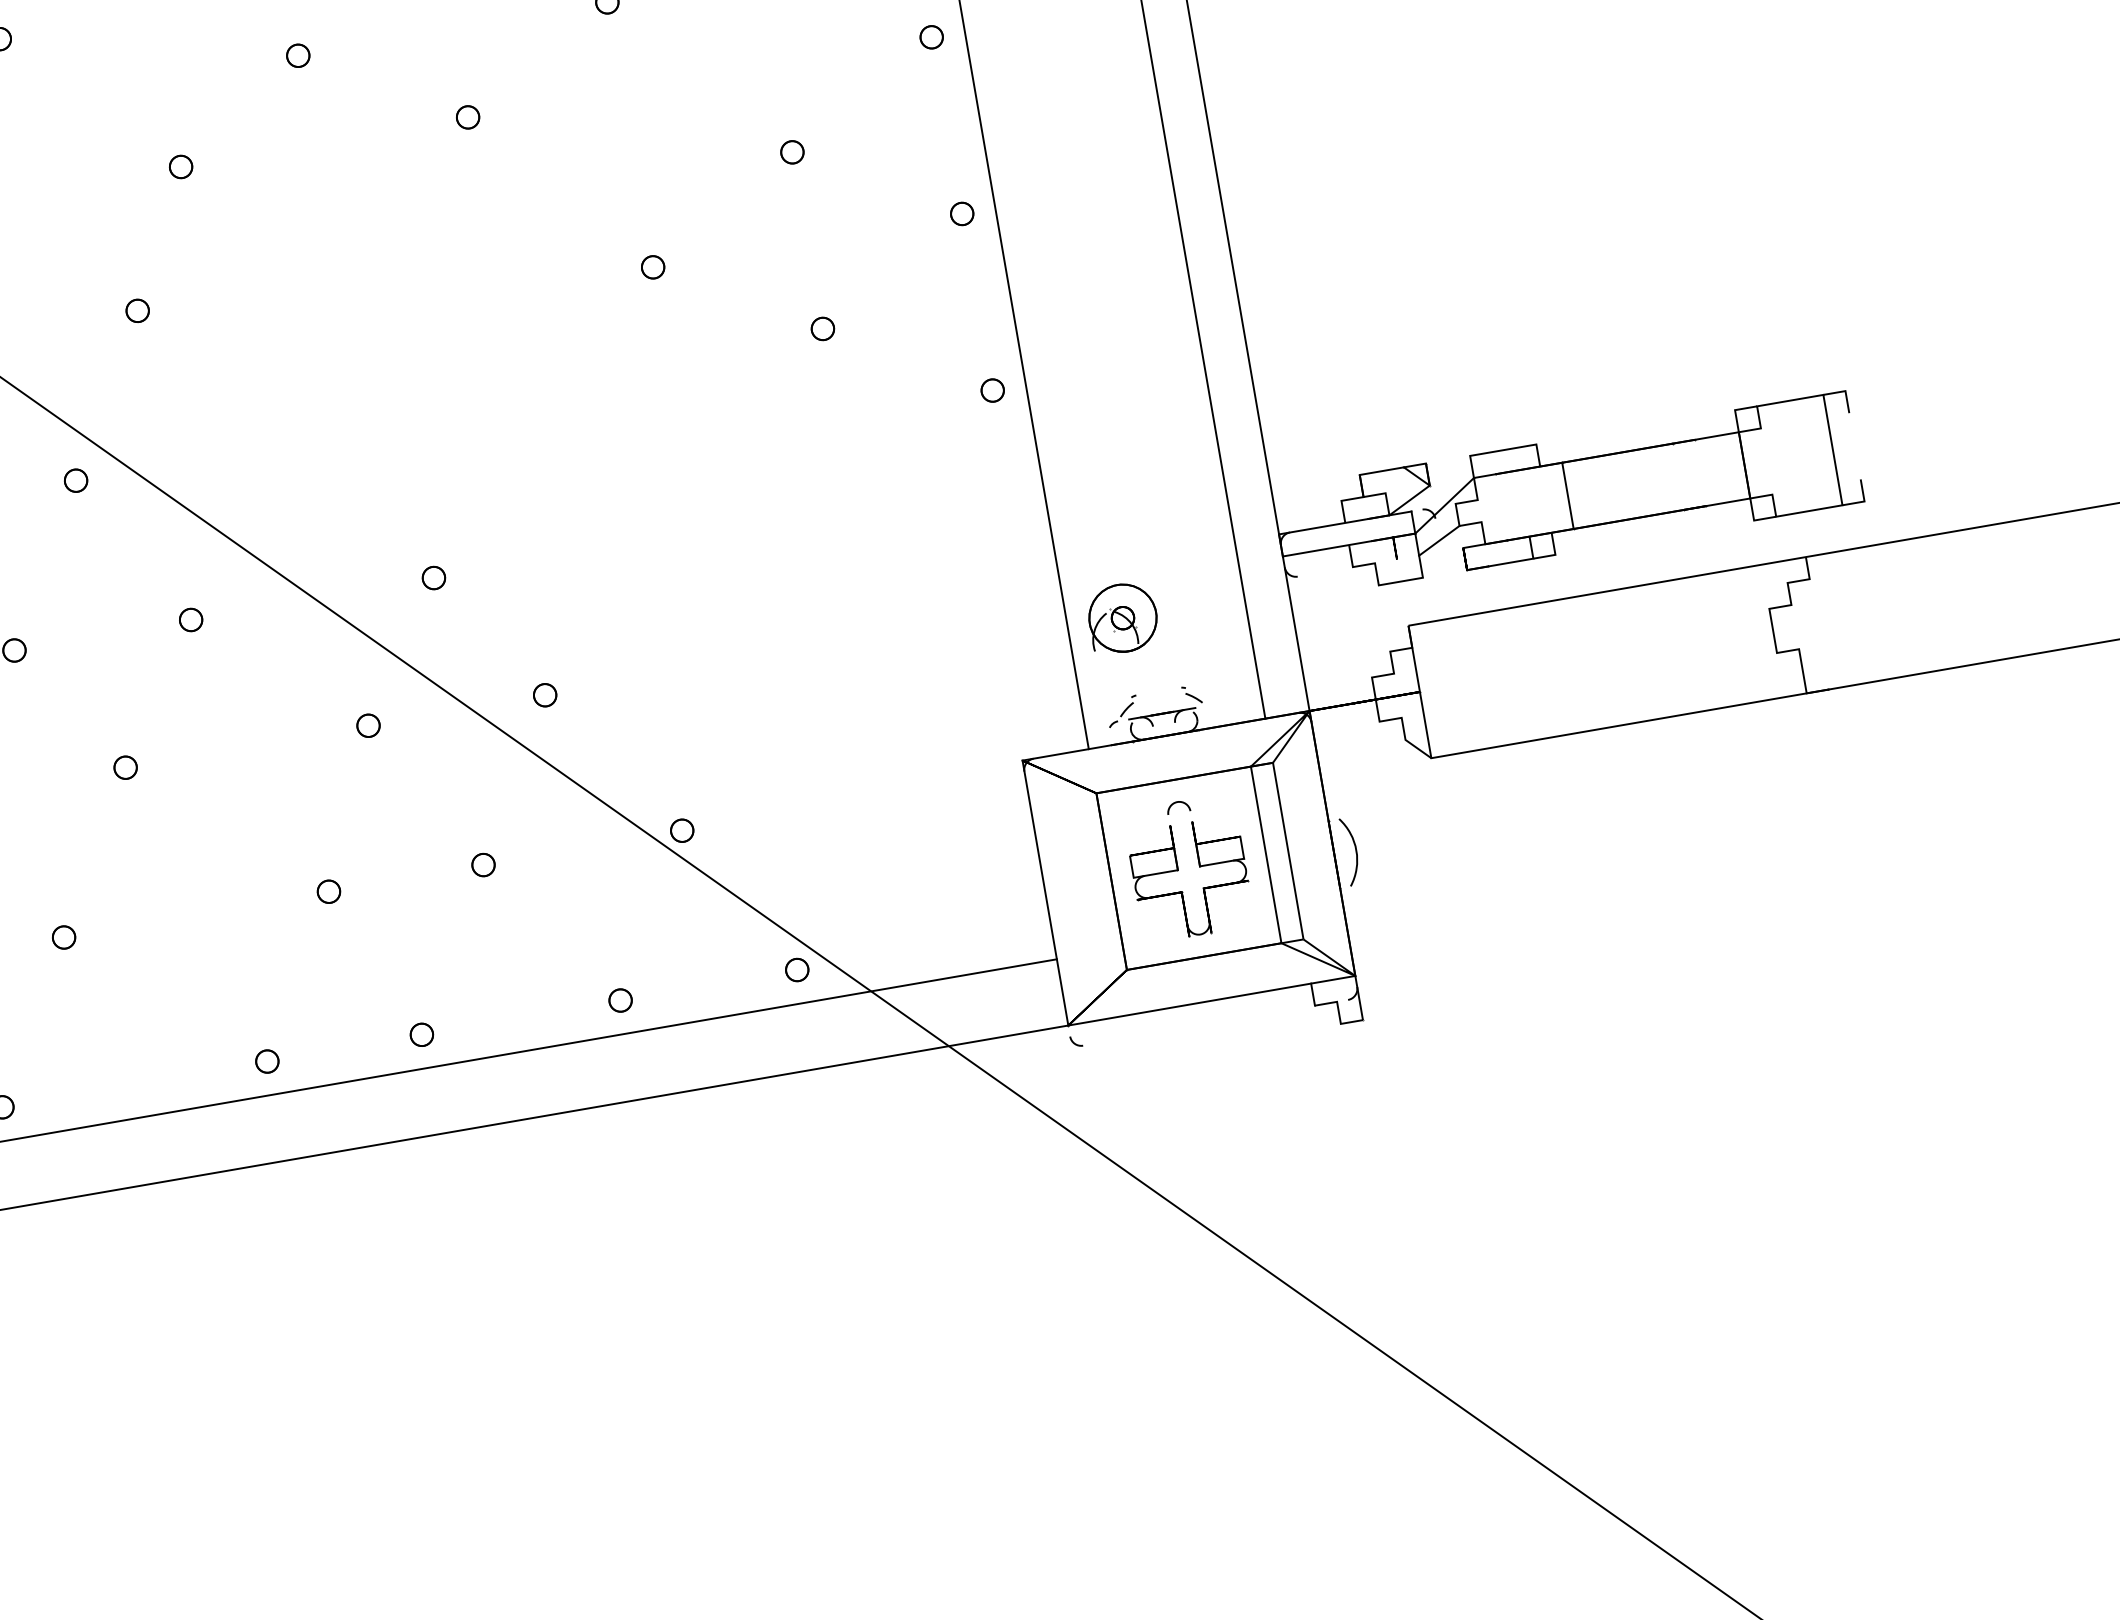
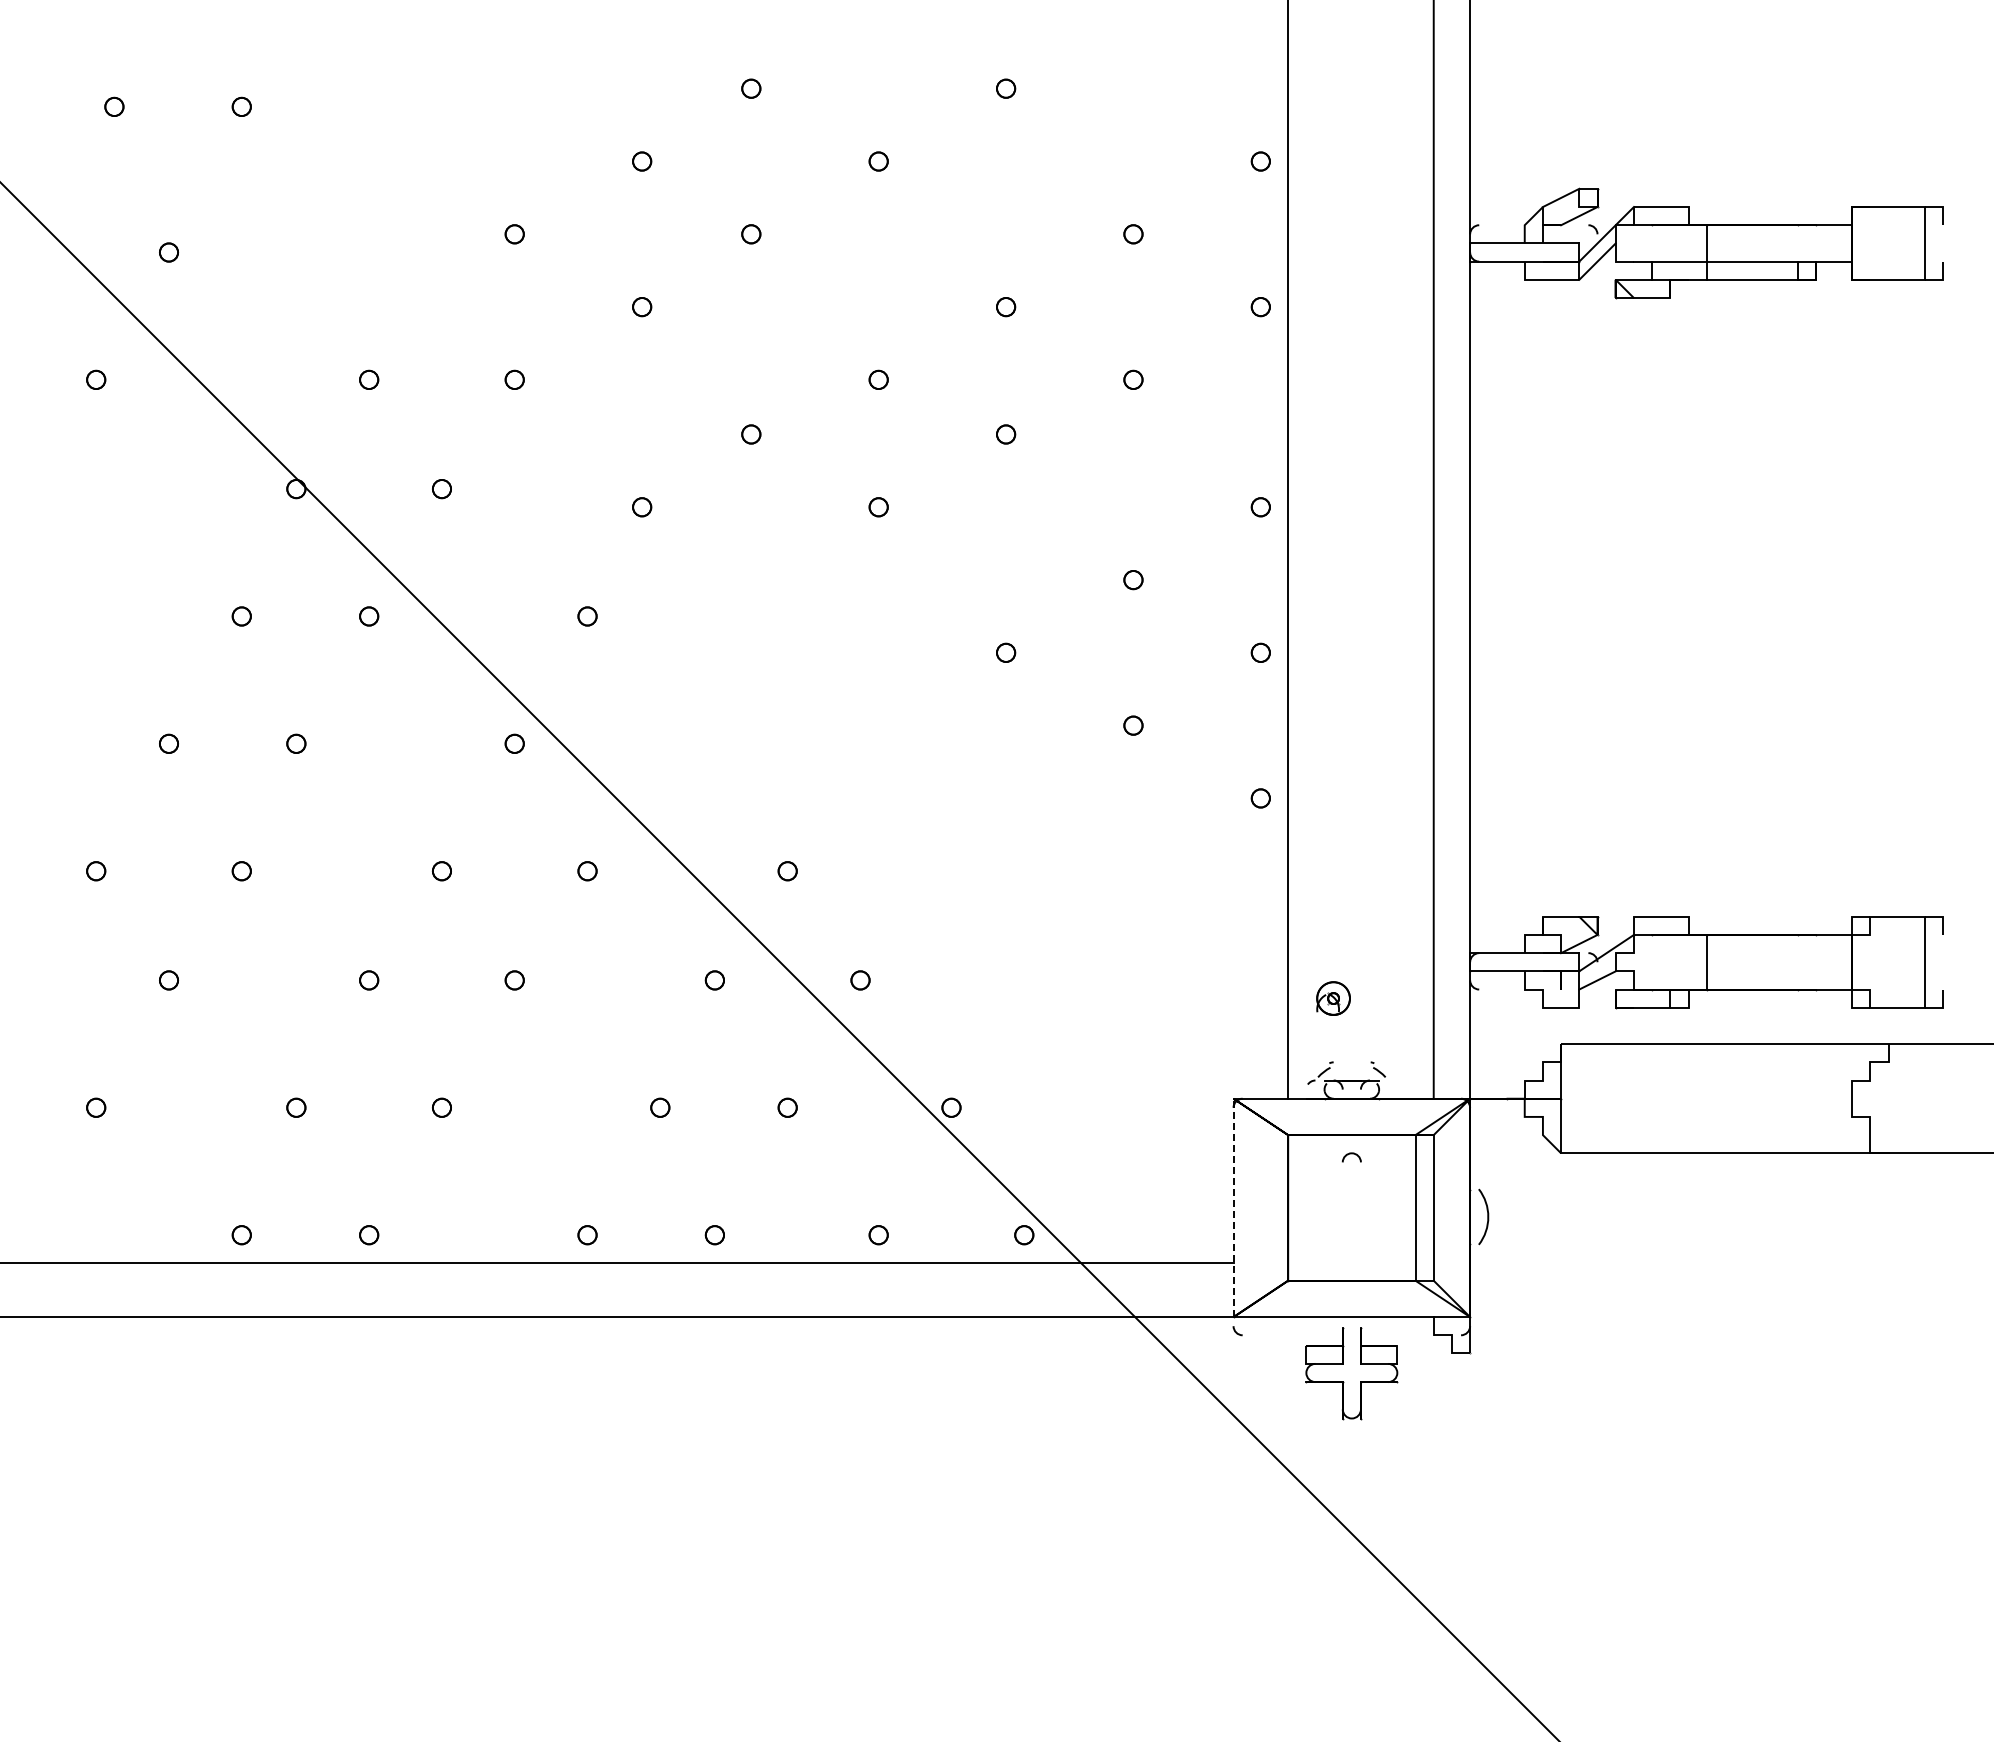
part: (1122, 618) -> (1333, 998), size x0.6
part: (1182, 891) -> (1343, 1381), moved
line: (1045, 892) -> (1233, 1207), solid -> dashed

